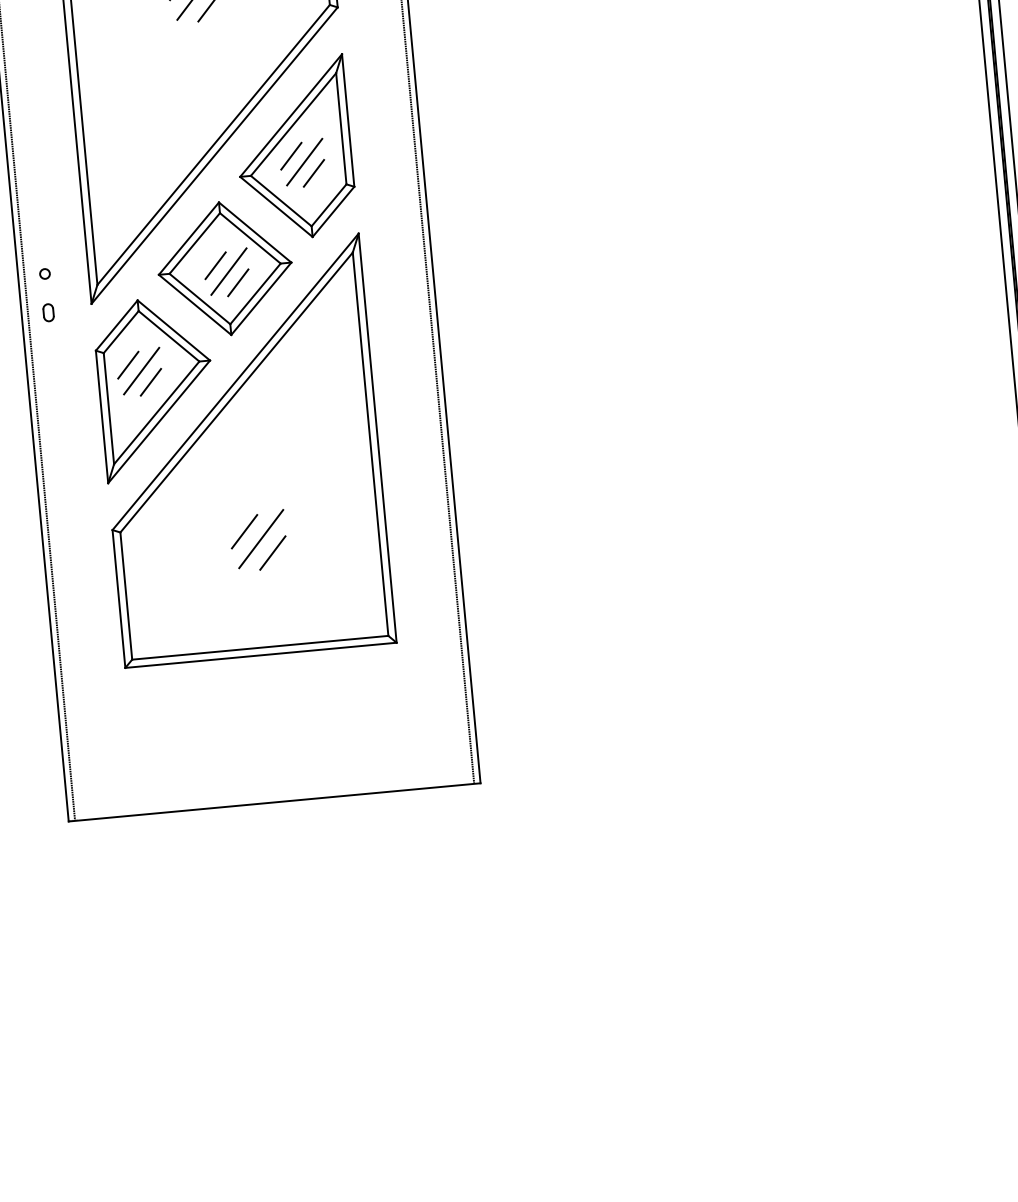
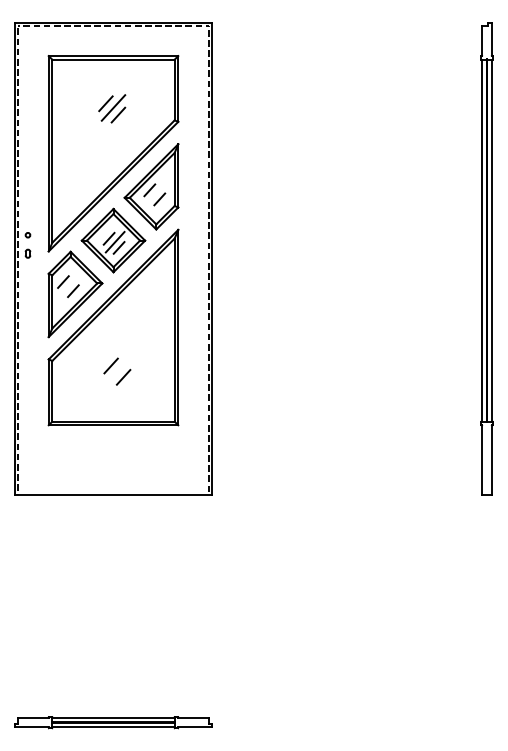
line: (303, 161) -> (155, 193), removed
line: (141, 371) -> (69, 285), removed
line: (260, 539) -> (118, 370), removed

